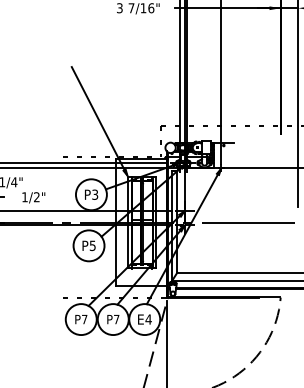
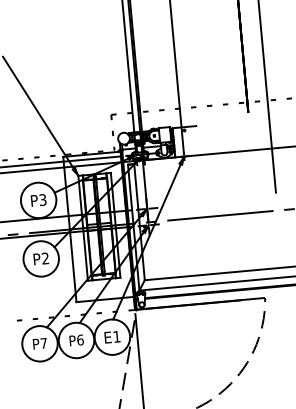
text: (92, 245) -> (45, 258), P5 -> P2
text: (116, 319) -> (80, 340), P7 -> P6
text: (148, 319) -> (116, 336), E4 -> E1

